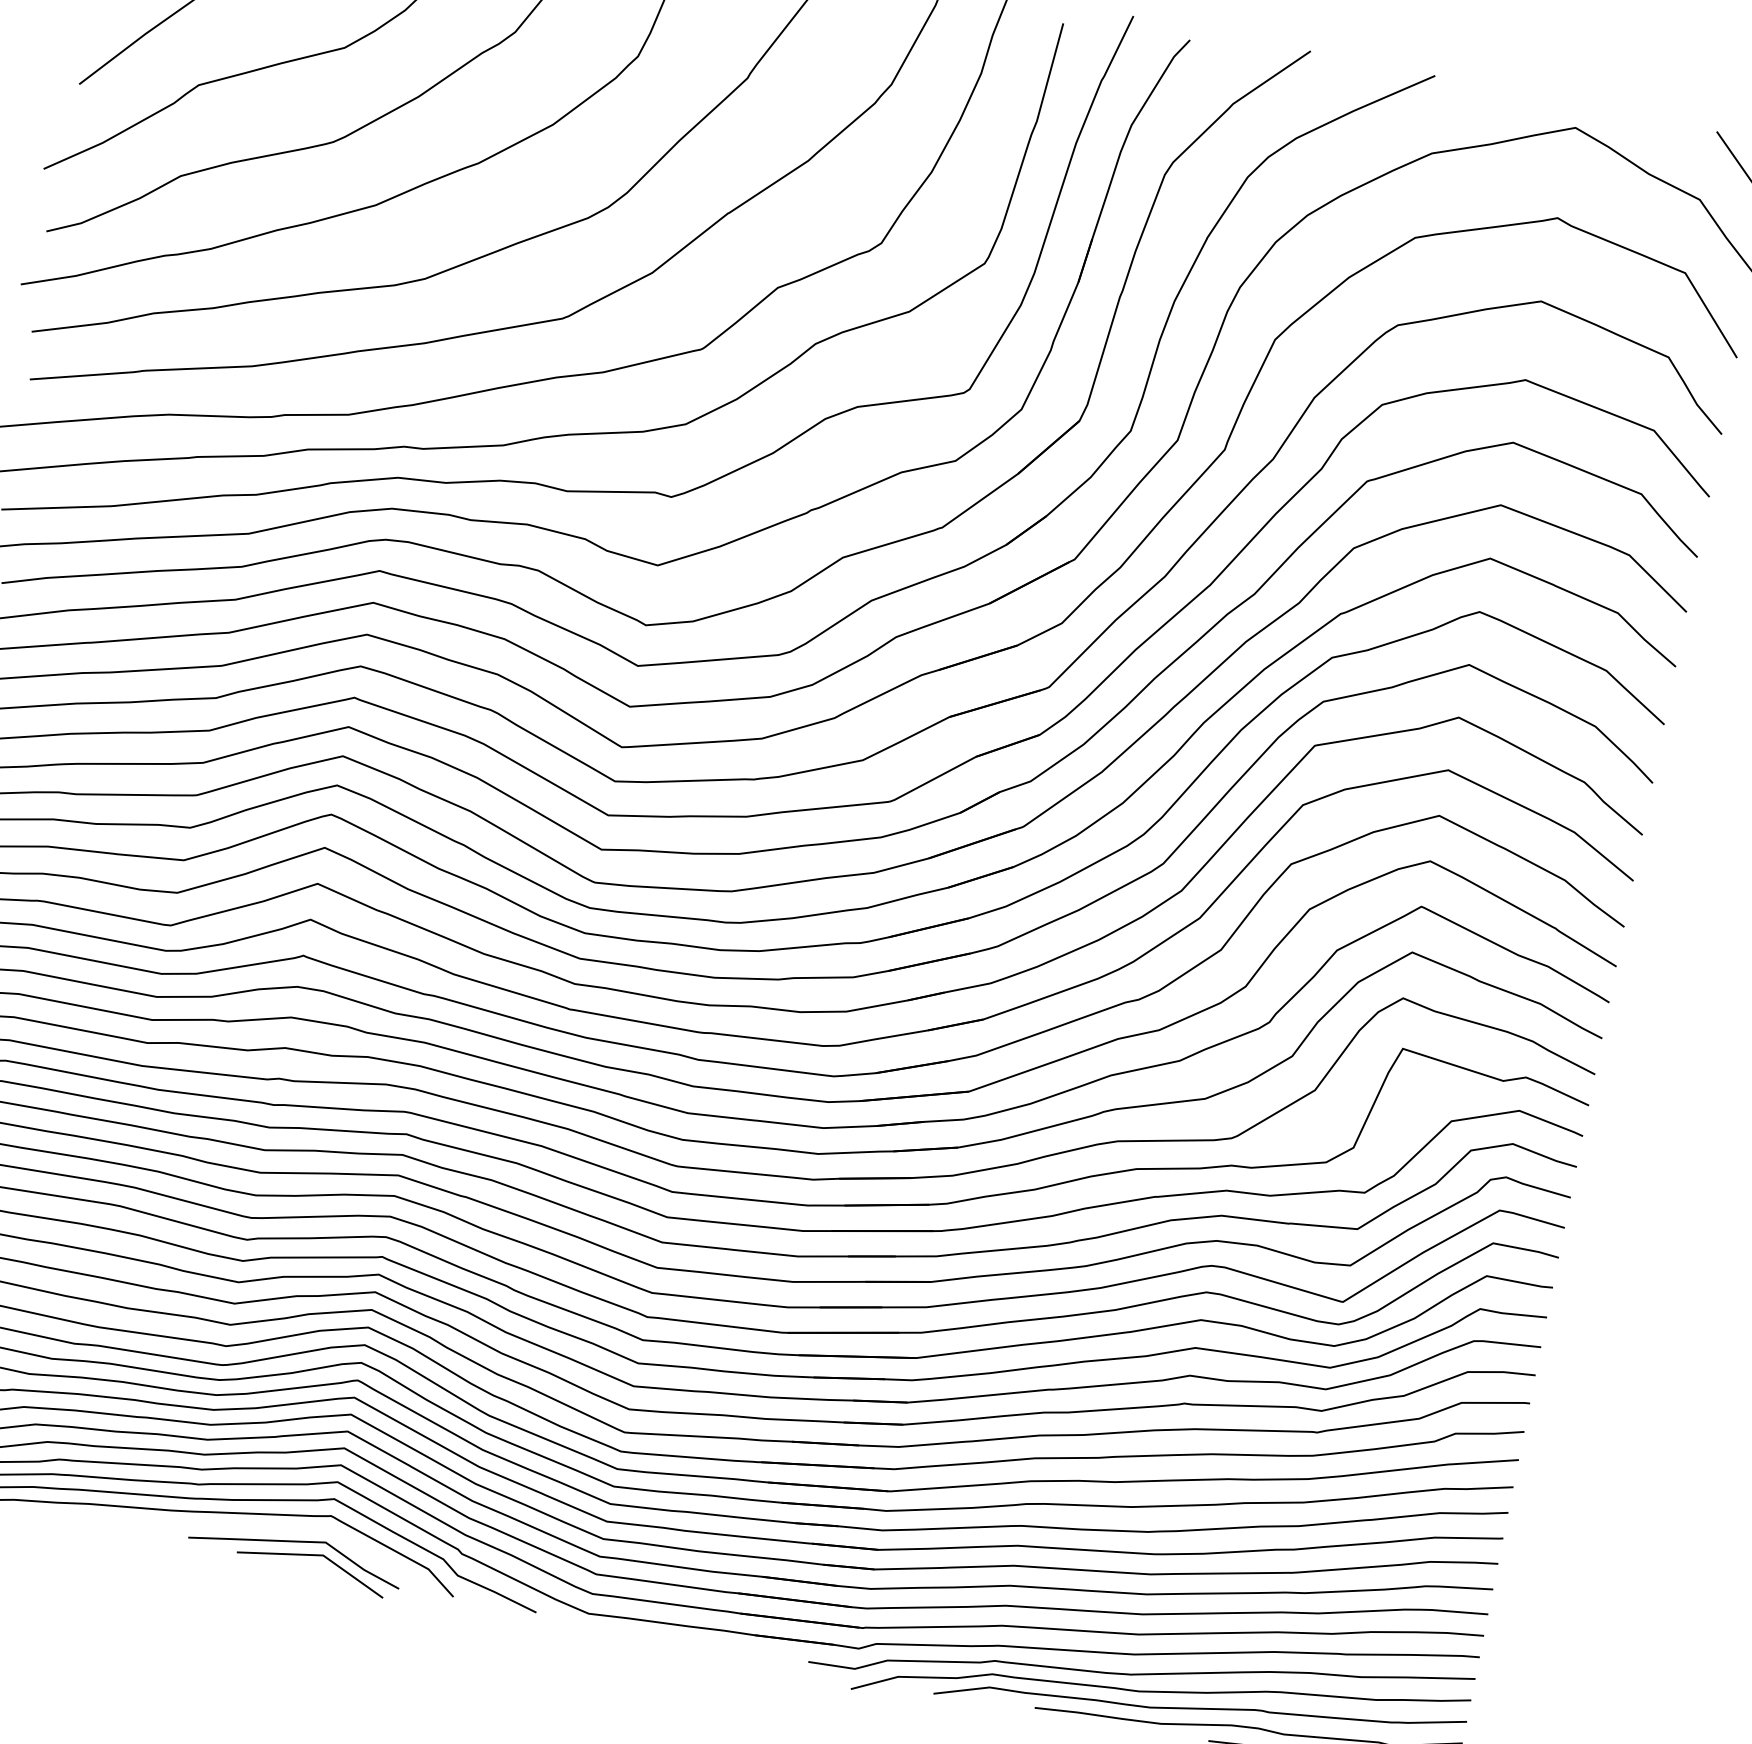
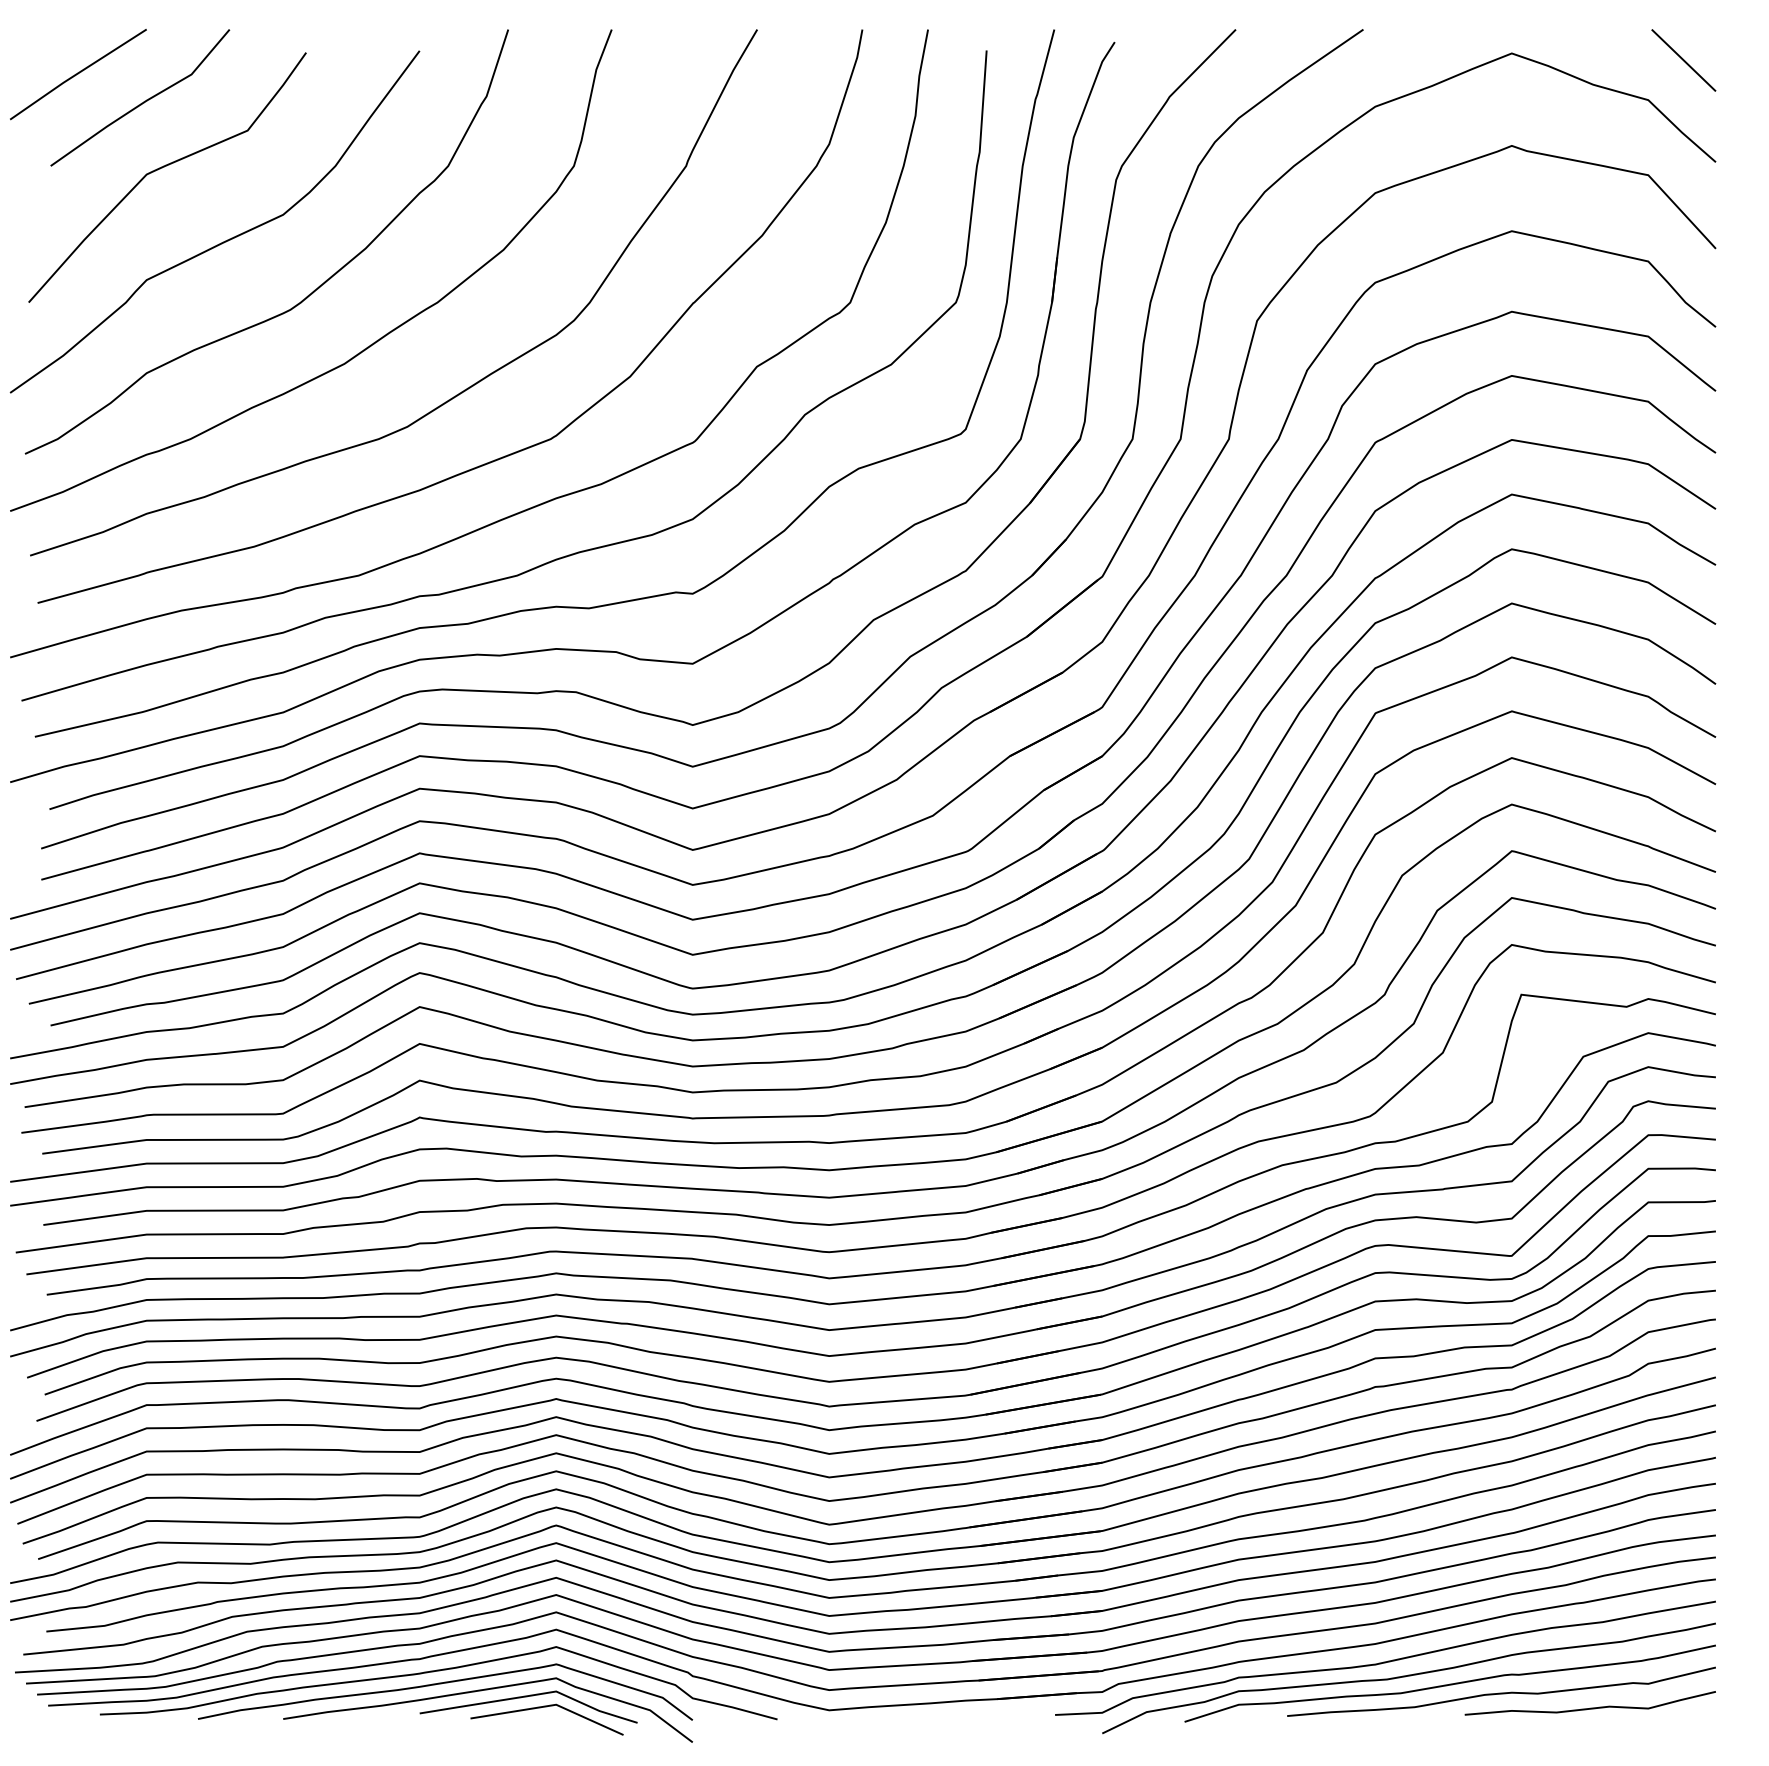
curve: (252, 1528) -> (481, 1691), added

